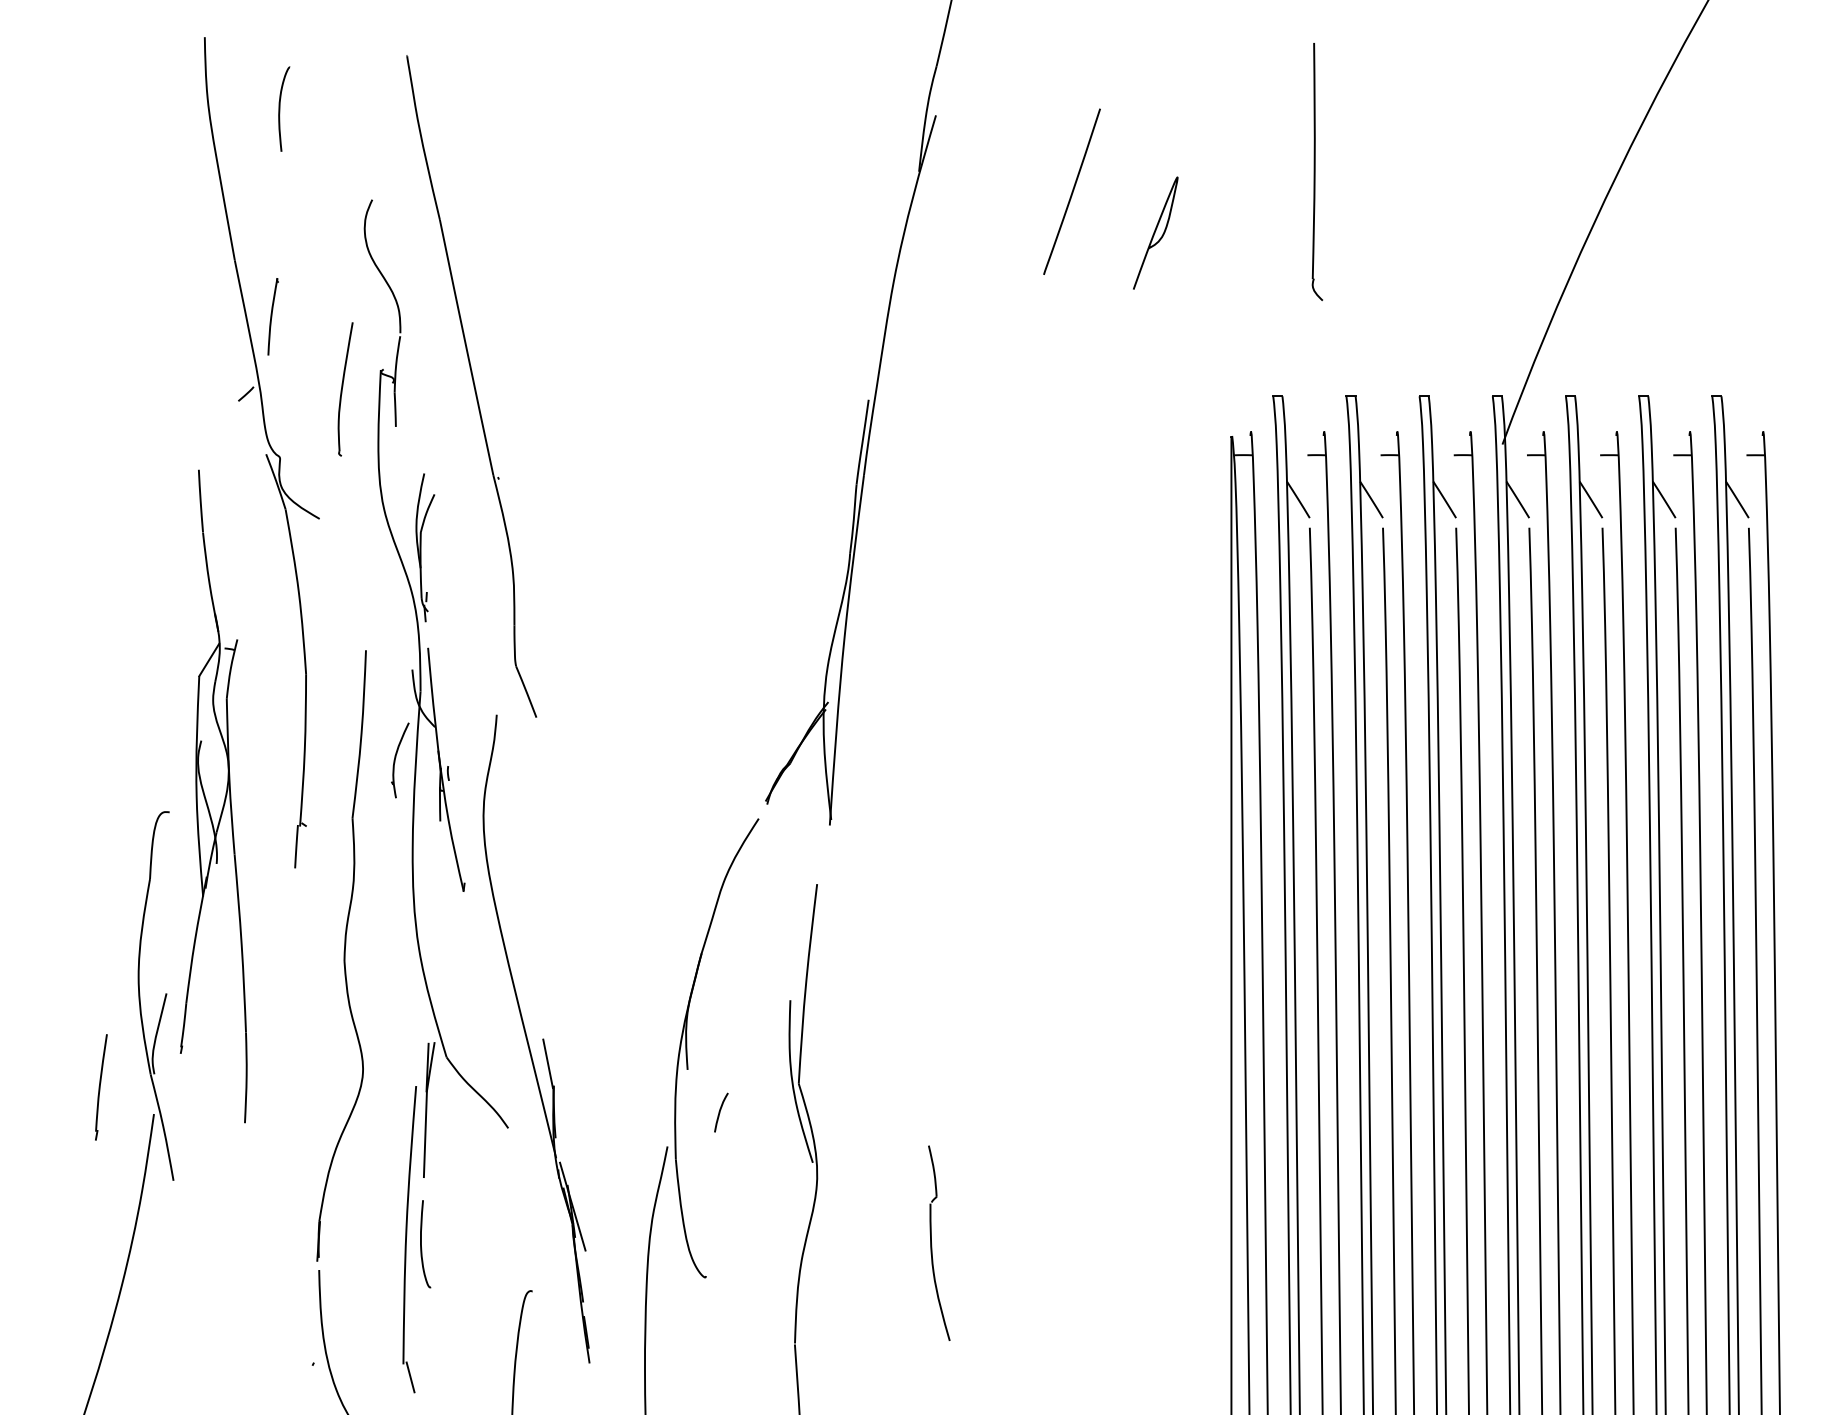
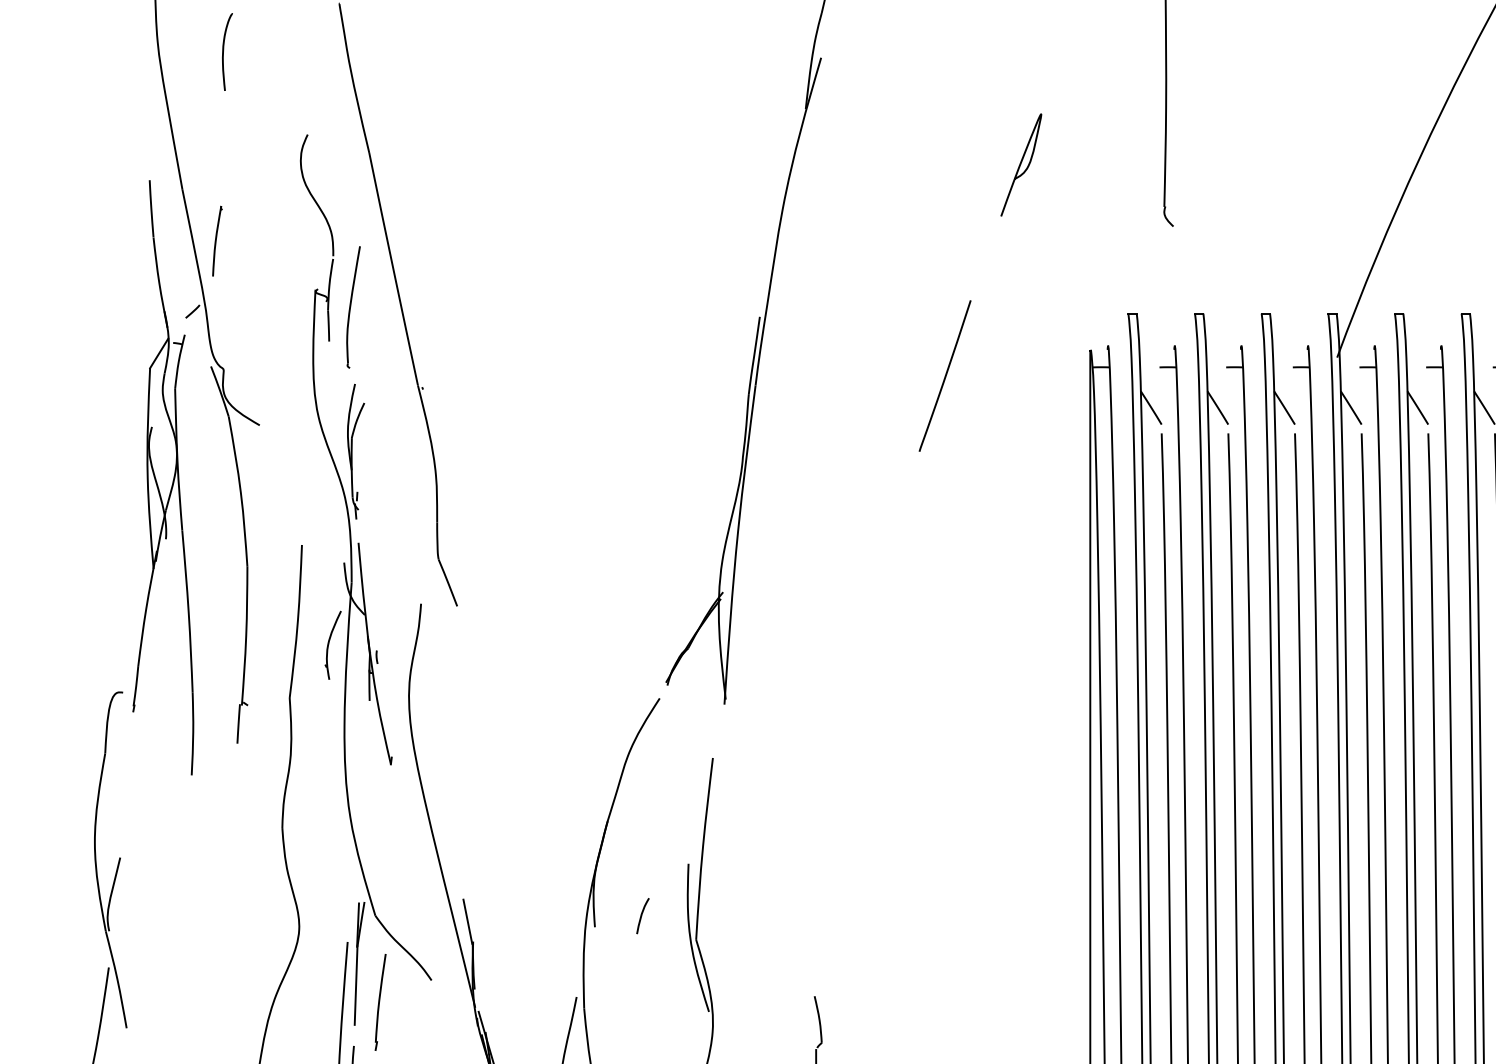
line: (1071, 191) -> (944, 375), moved
part: (345, 389) -> (353, 307), moved
part: (213, 796) -> (163, 477), moved
part: (101, 1087) -> (380, 1002), moved
curve: (720, 1112) -> (642, 915), moved

